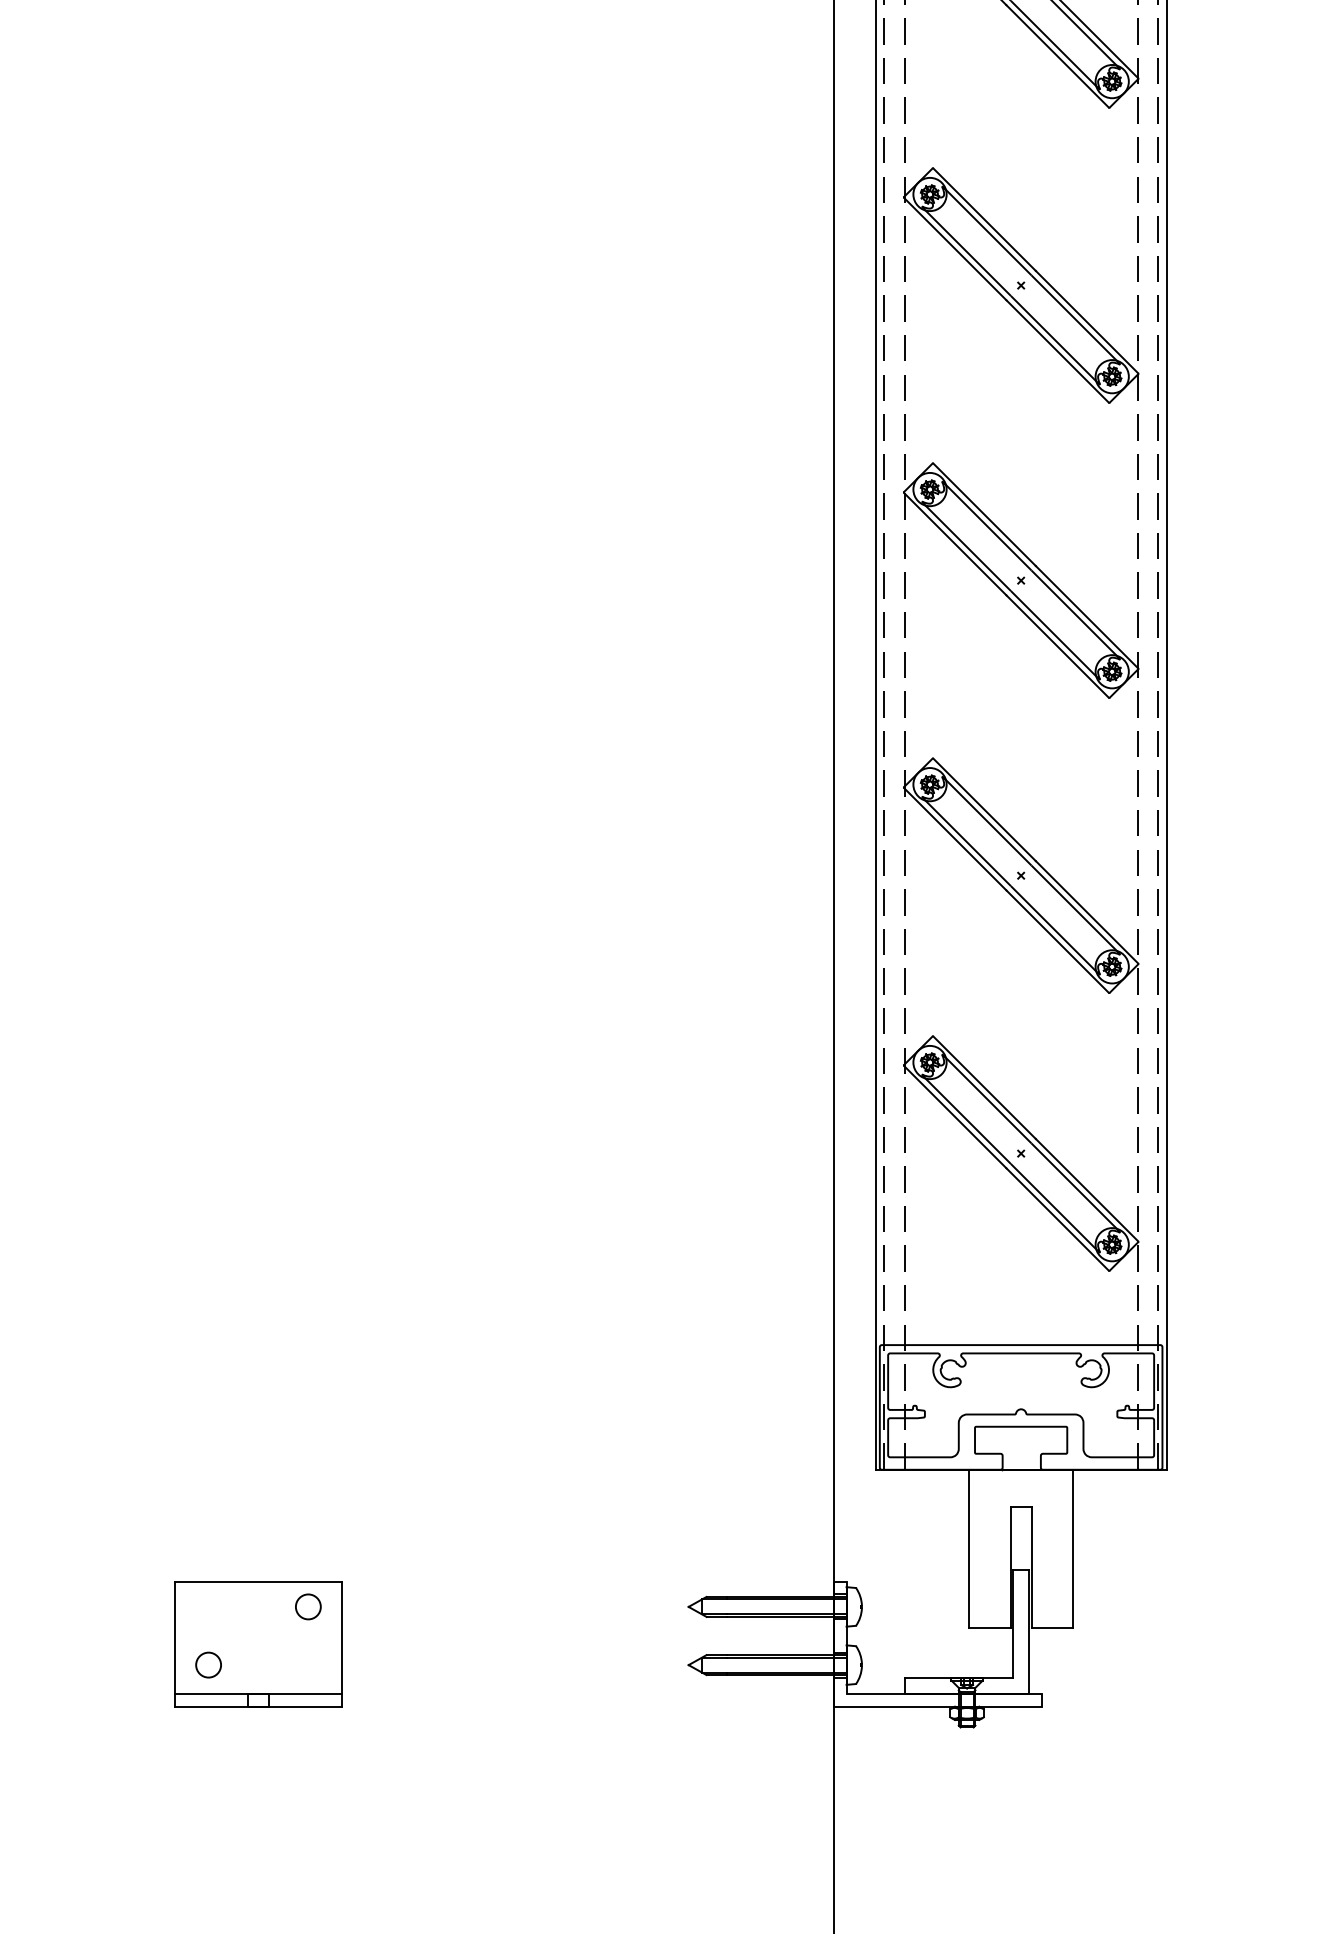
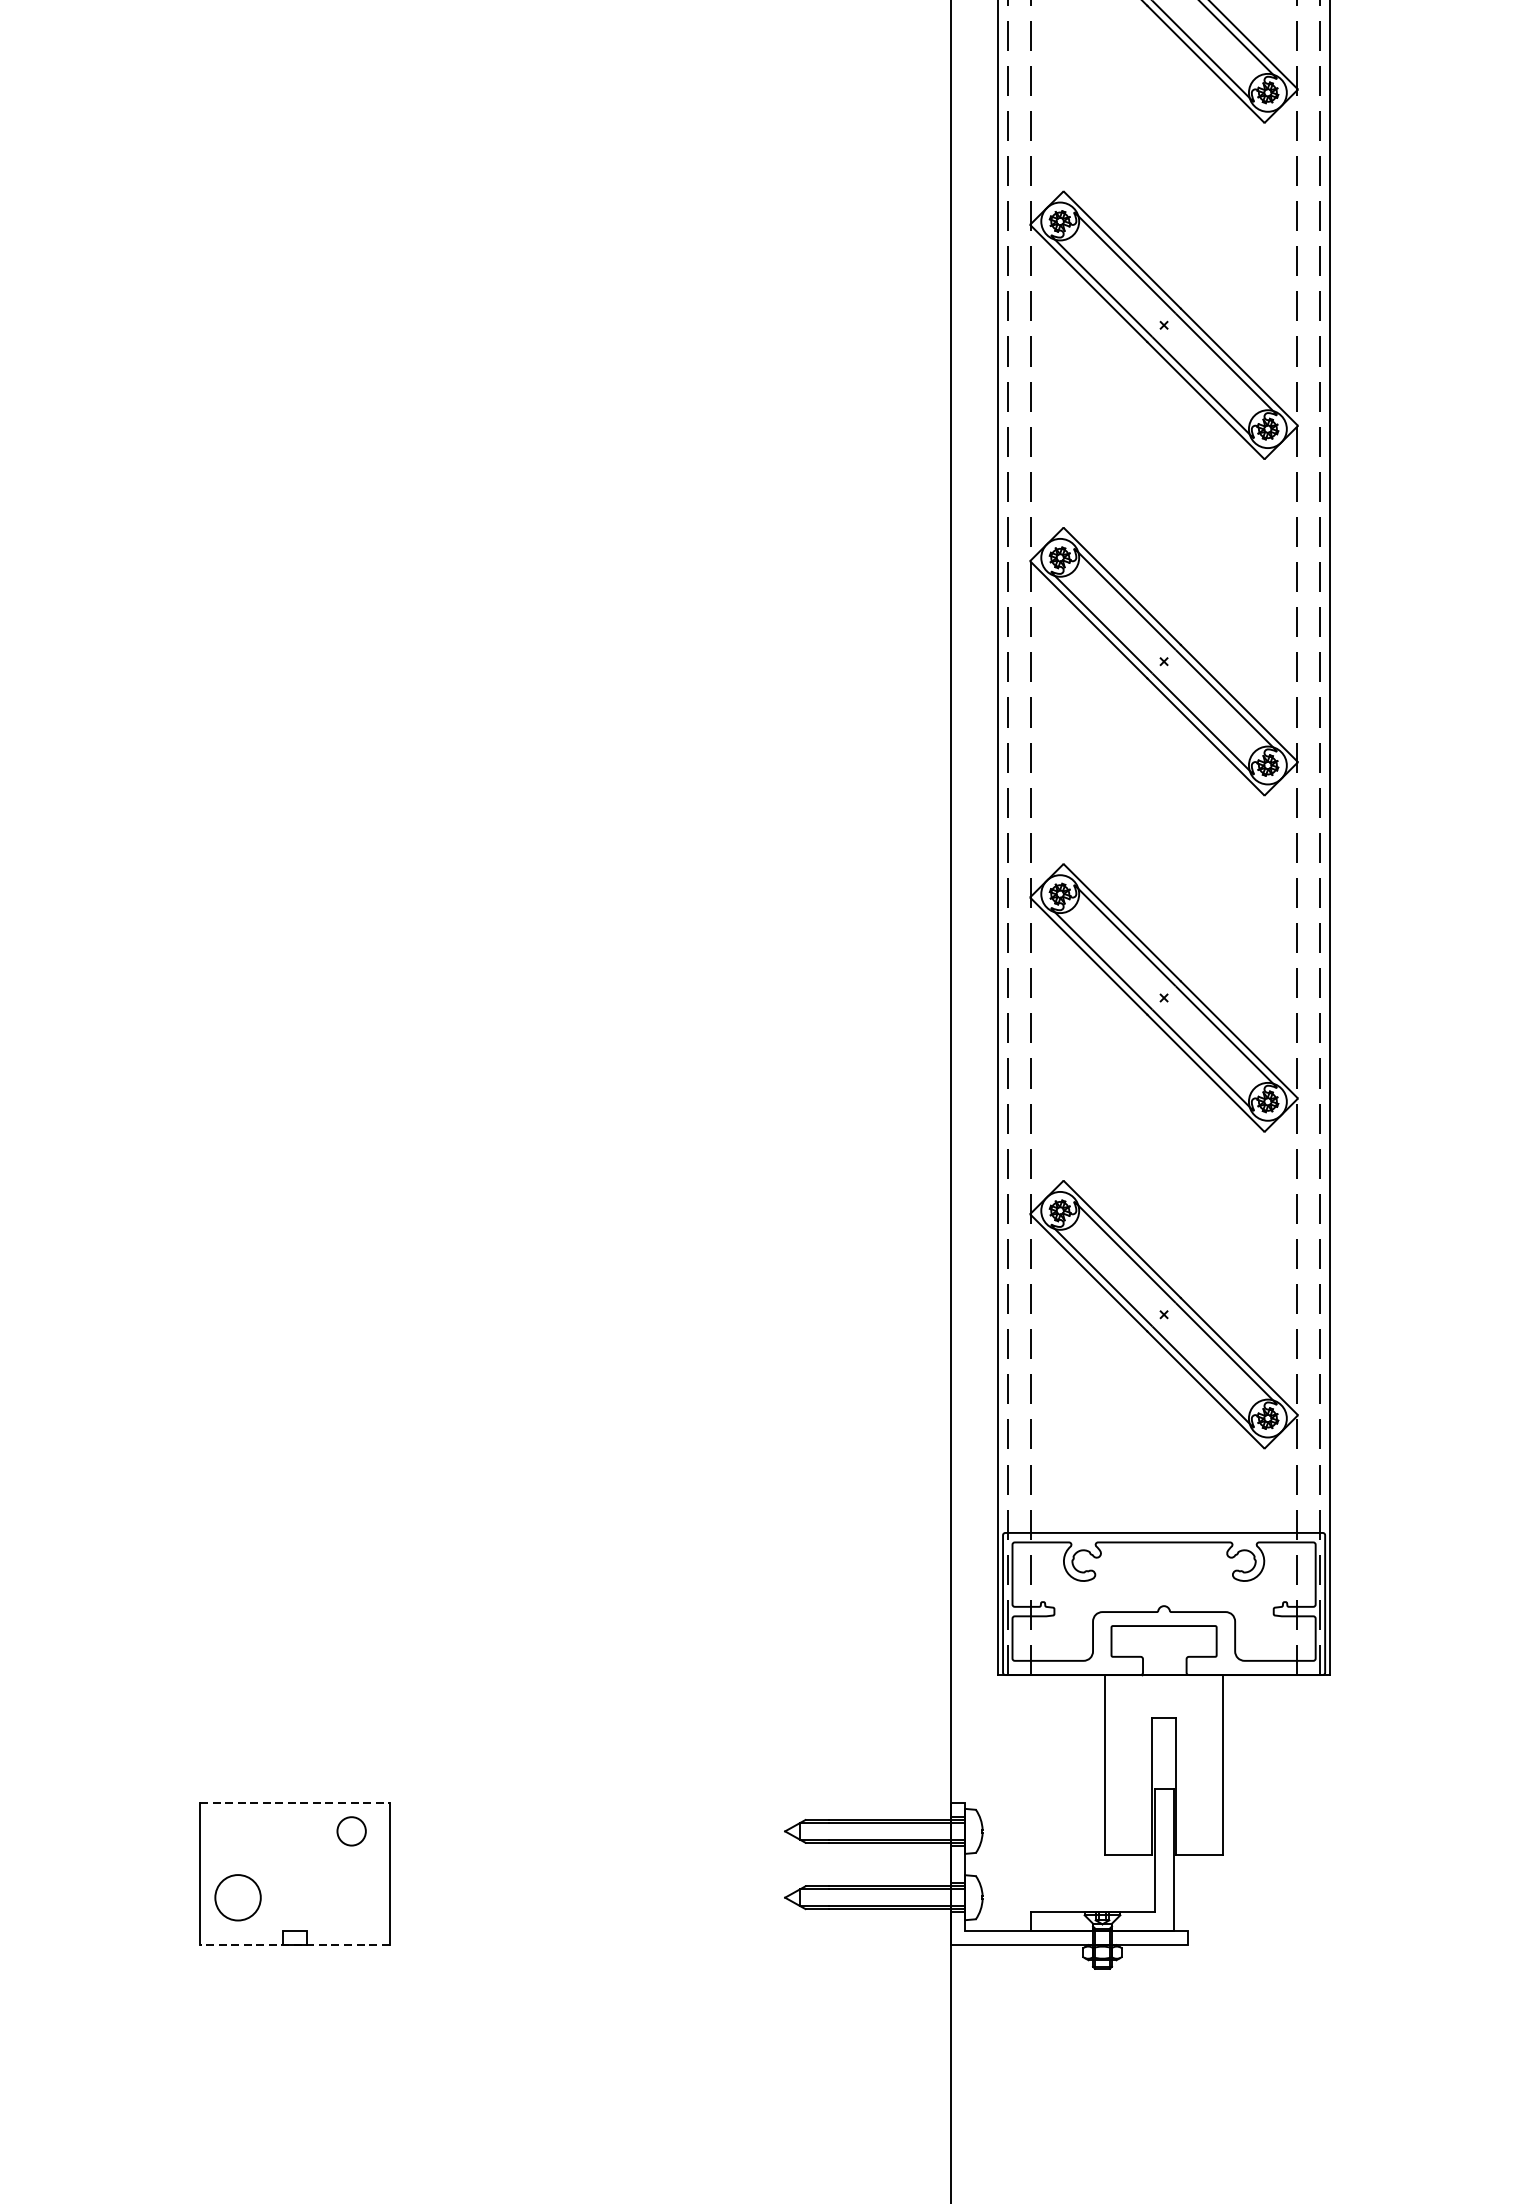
line: (259, 1581) -> (295, 1802), solid -> dashed
circle: (208, 1664) -> (237, 1897), size x1.6
line: (258, 1694) -> (294, 1931), removed
line: (258, 1706) -> (294, 1944), solid -> dashed

